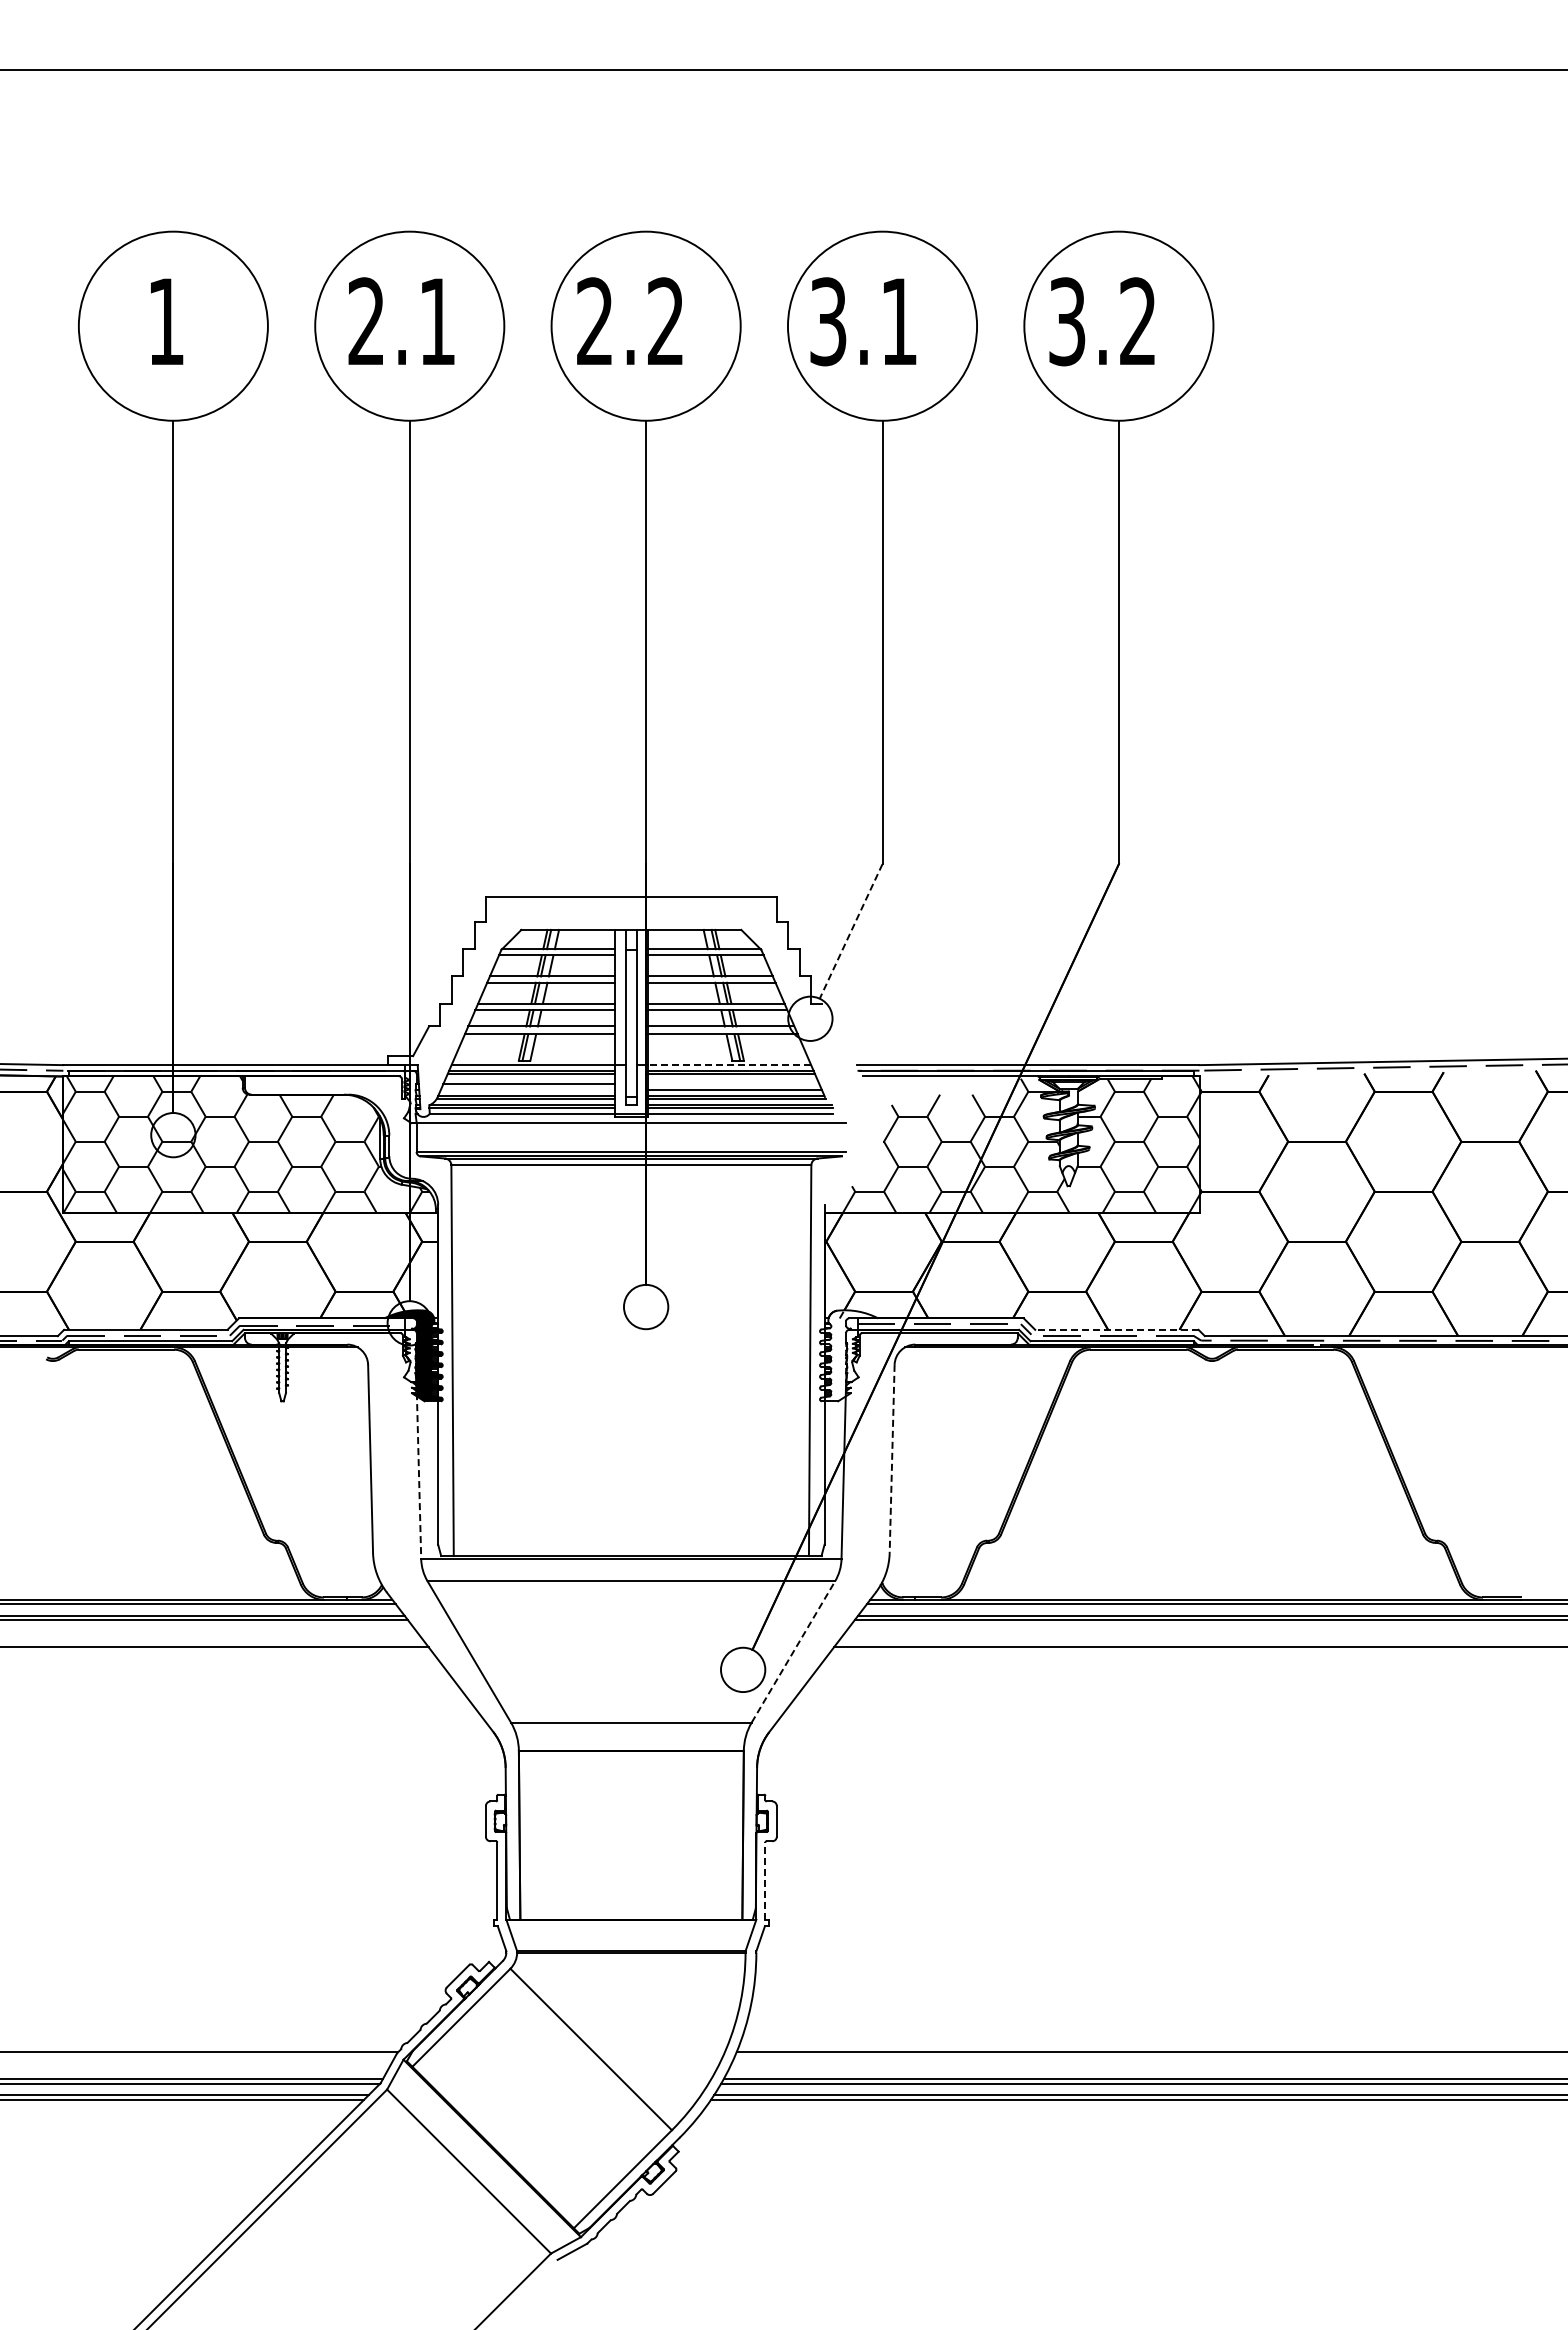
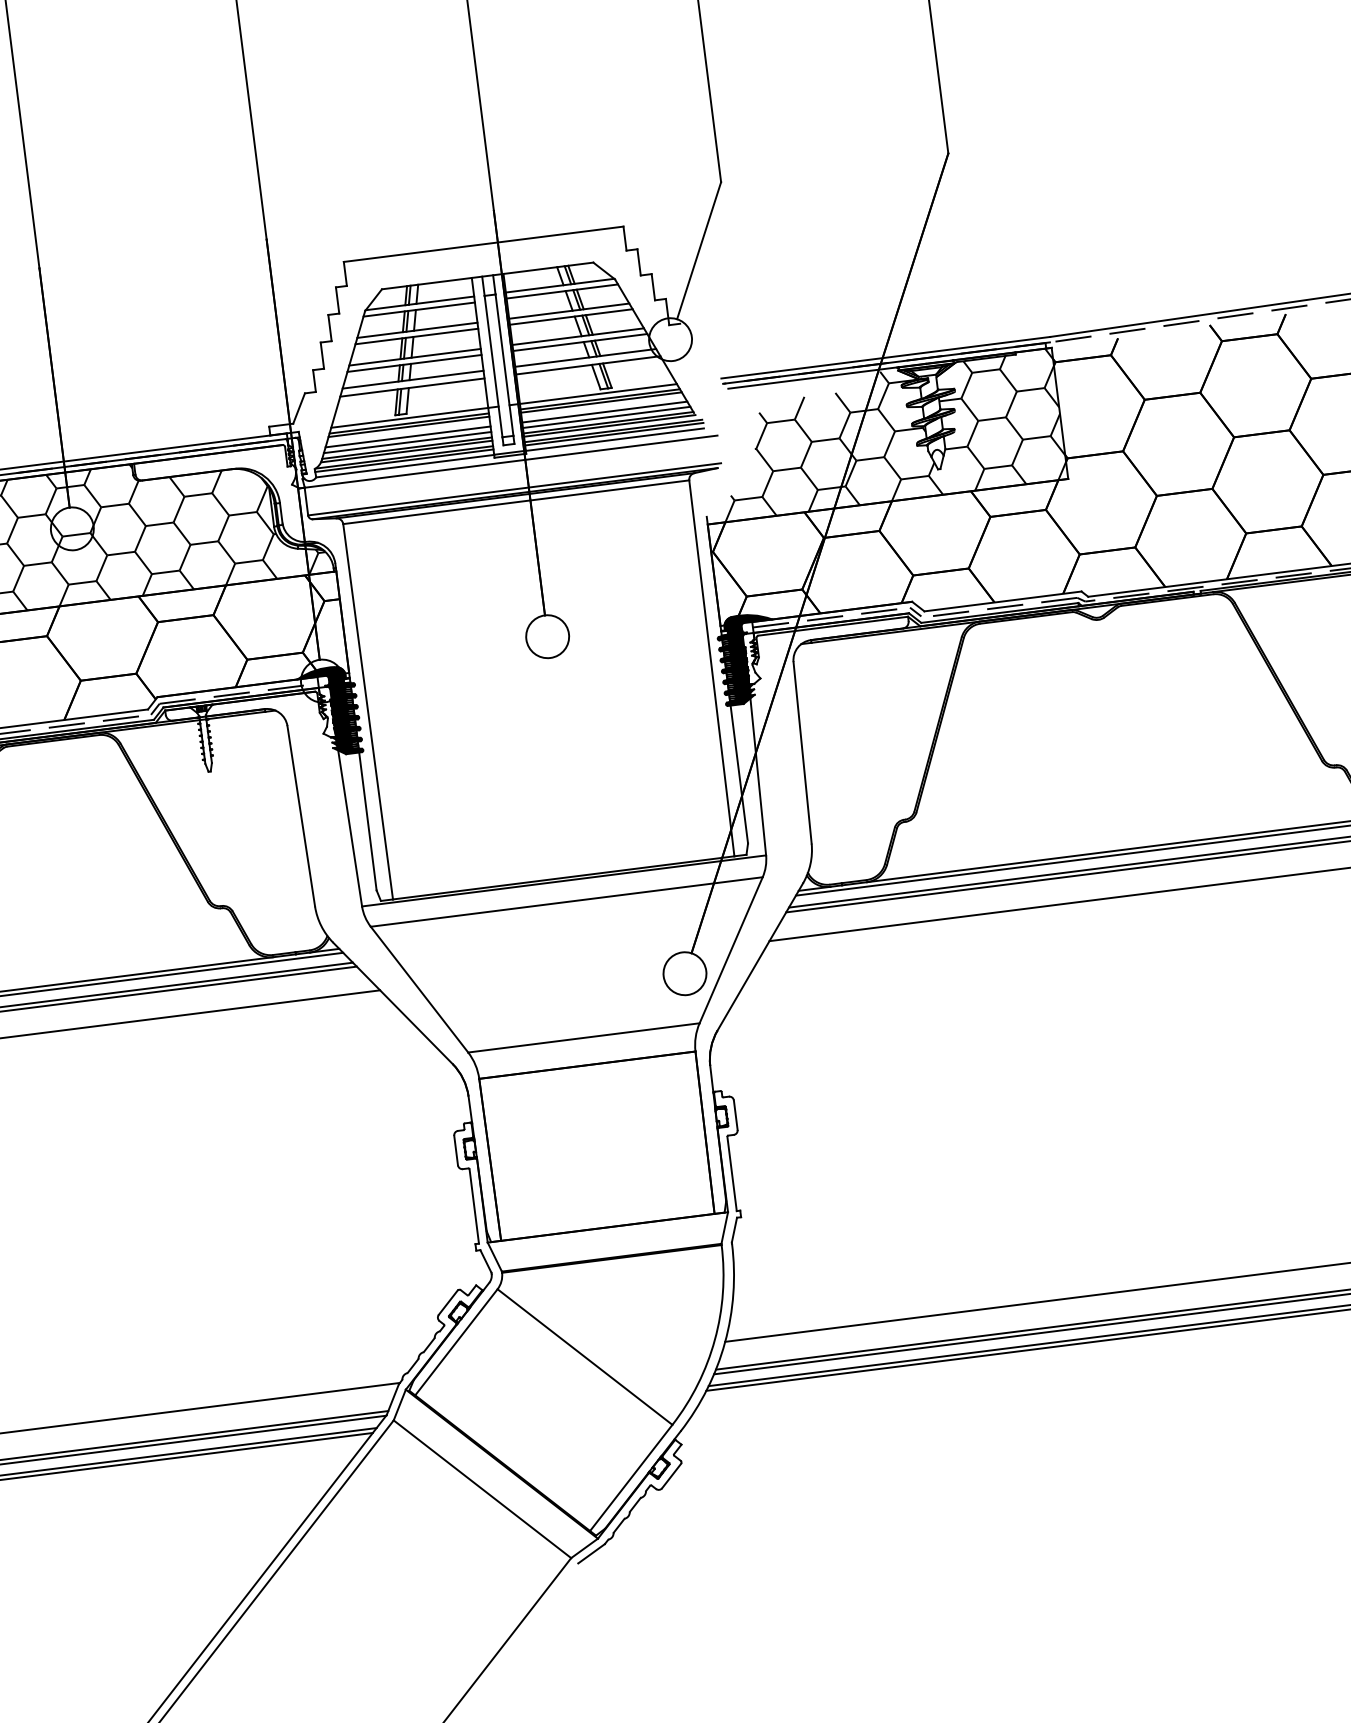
line: (850, 931) -> (698, 250), dashed -> solid
line: (729, 1065) -> (598, 394), dashed -> solid
line: (733, 1084) -> (604, 412), added
line: (527, 1090) -> (407, 442), added
line: (1116, 1329) -> (1002, 601), dashed -> solid
fill: (849, 1355) -> (749, 658), added
line: (892, 1459) -> (803, 753), dashed -> solid
line: (418, 1470) -> (348, 821), dashed -> solid
line: (793, 1651) -> (731, 949), dashed -> solid
line: (765, 1881) -> (732, 1174), dashed -> solid

